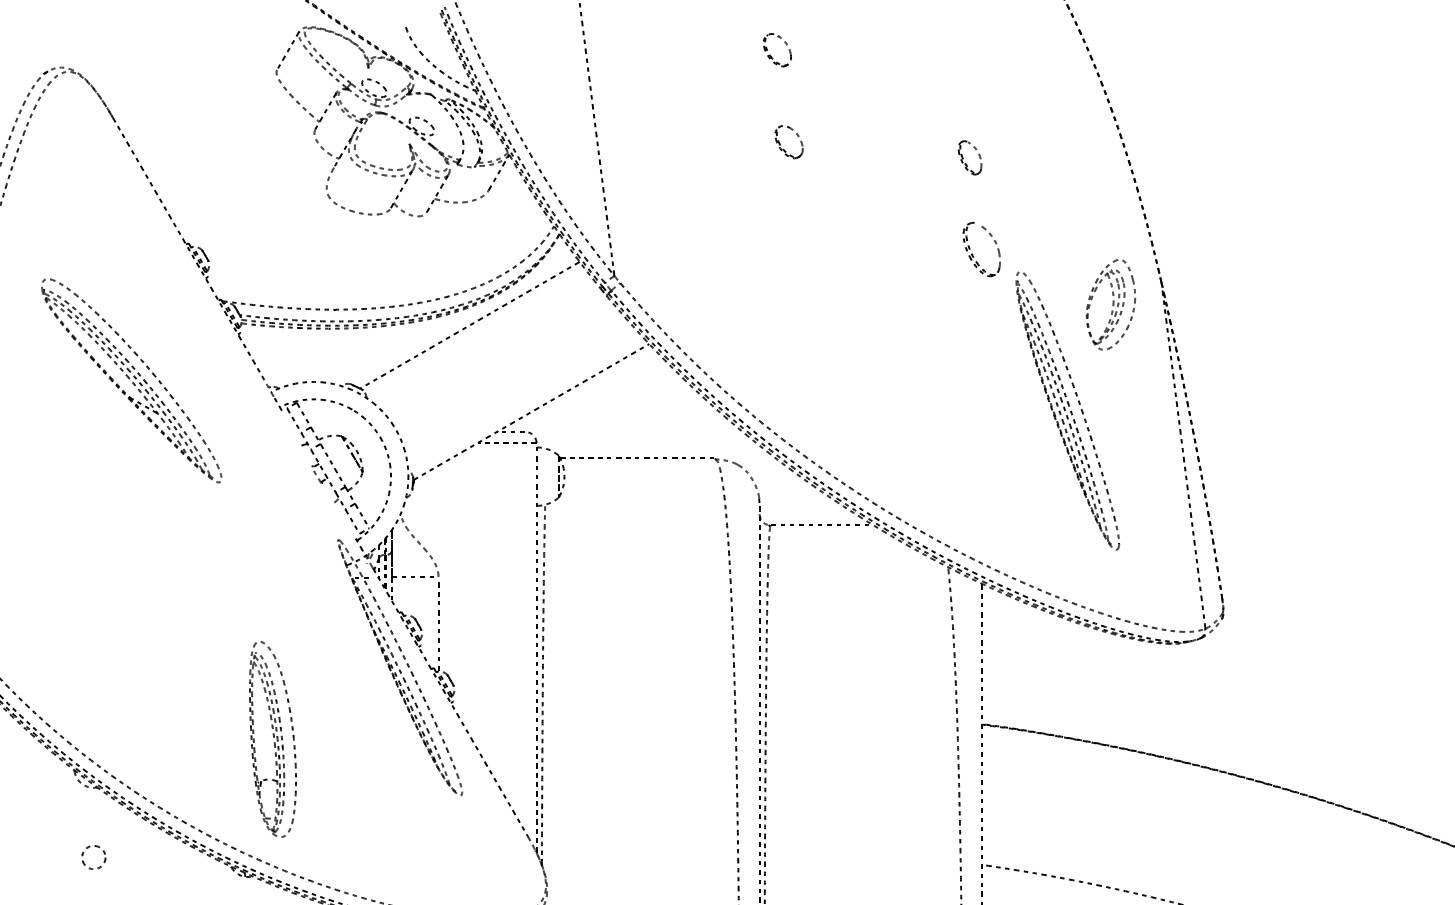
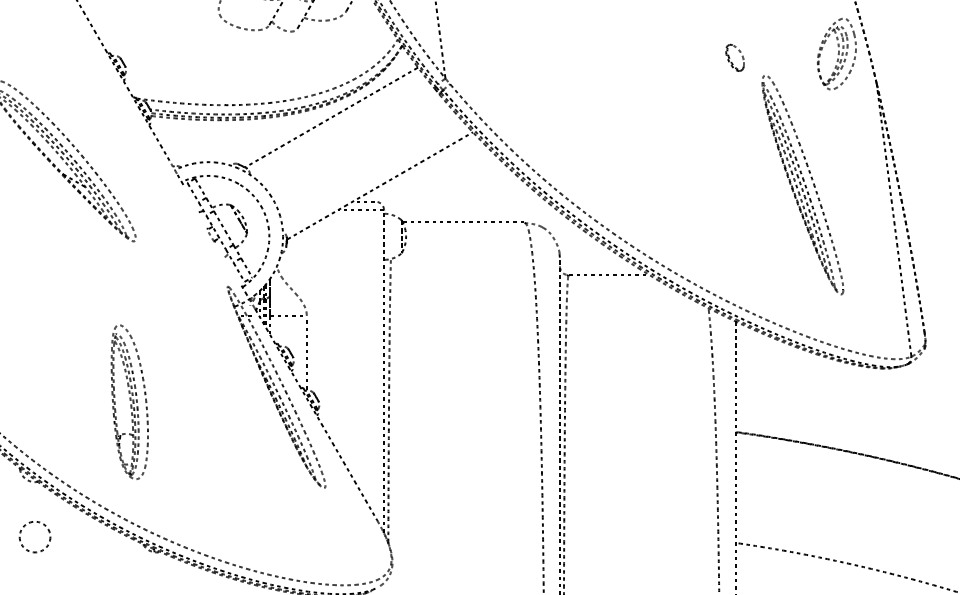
part: (981, 249) -> (734, 57), size x0.62
part: (1110, 304) -> (836, 53), moved
part: (272, 739) -> (129, 402), moved
circle: (93, 857) -> (34, 537), size x1.67

